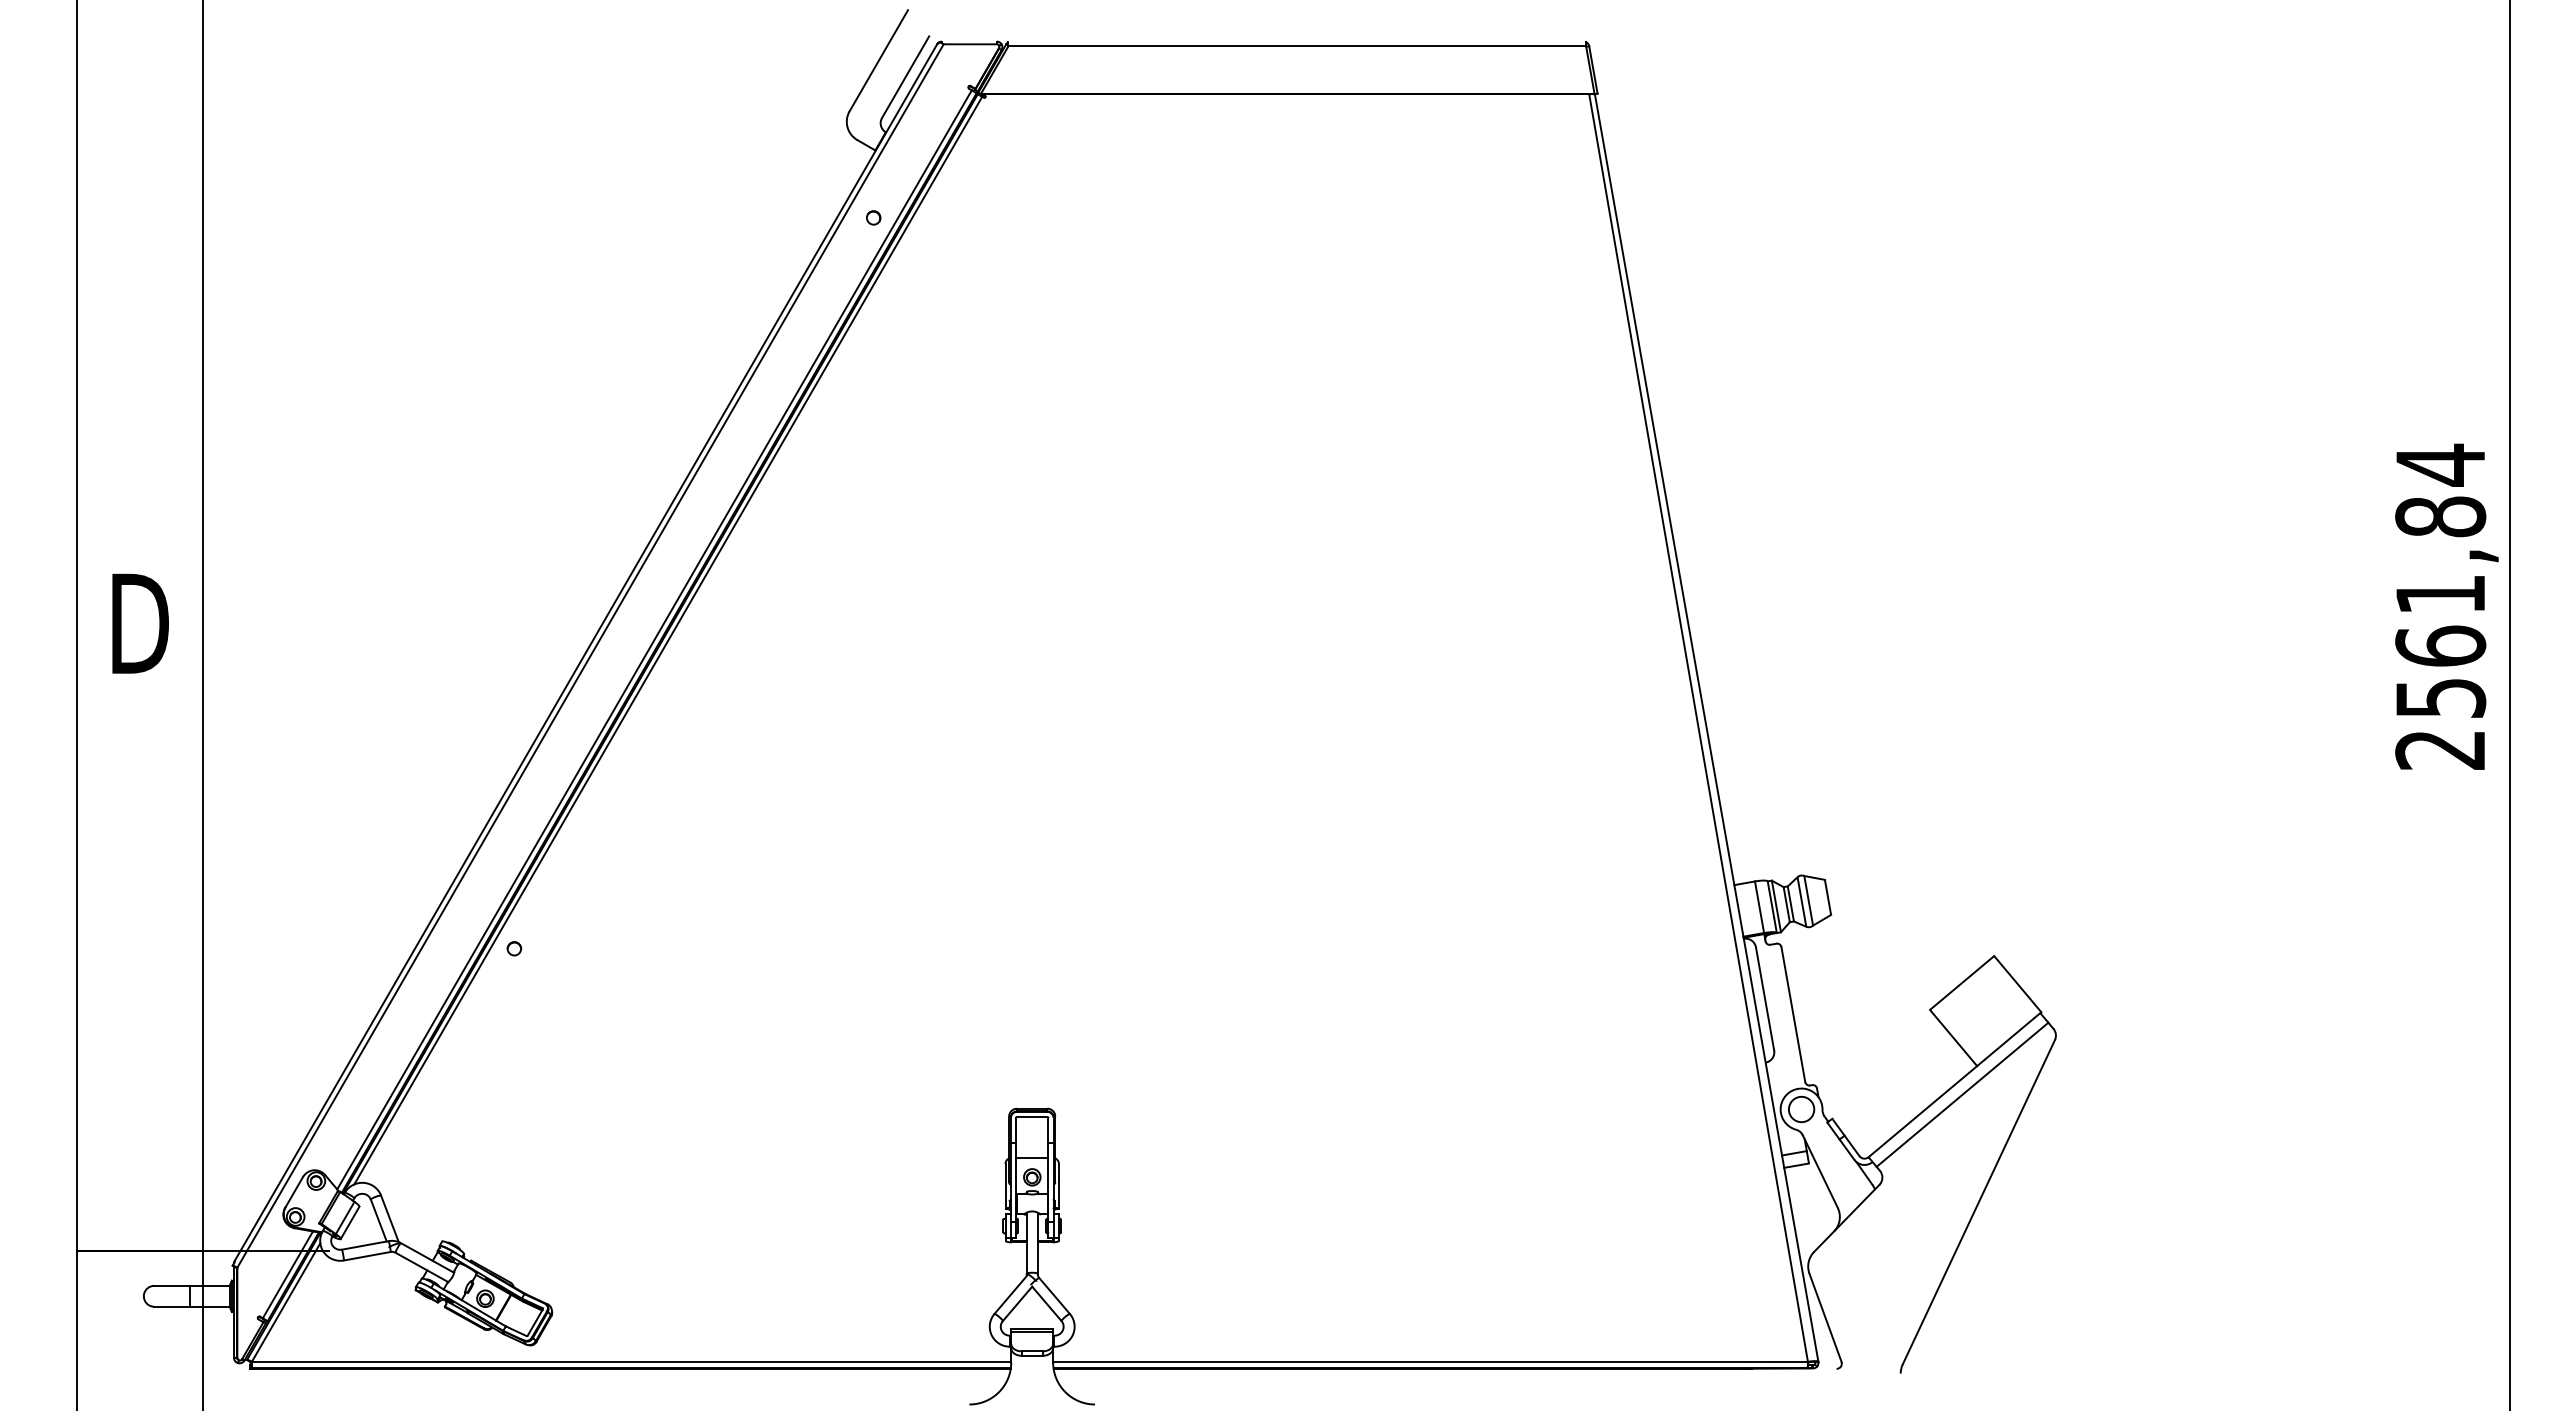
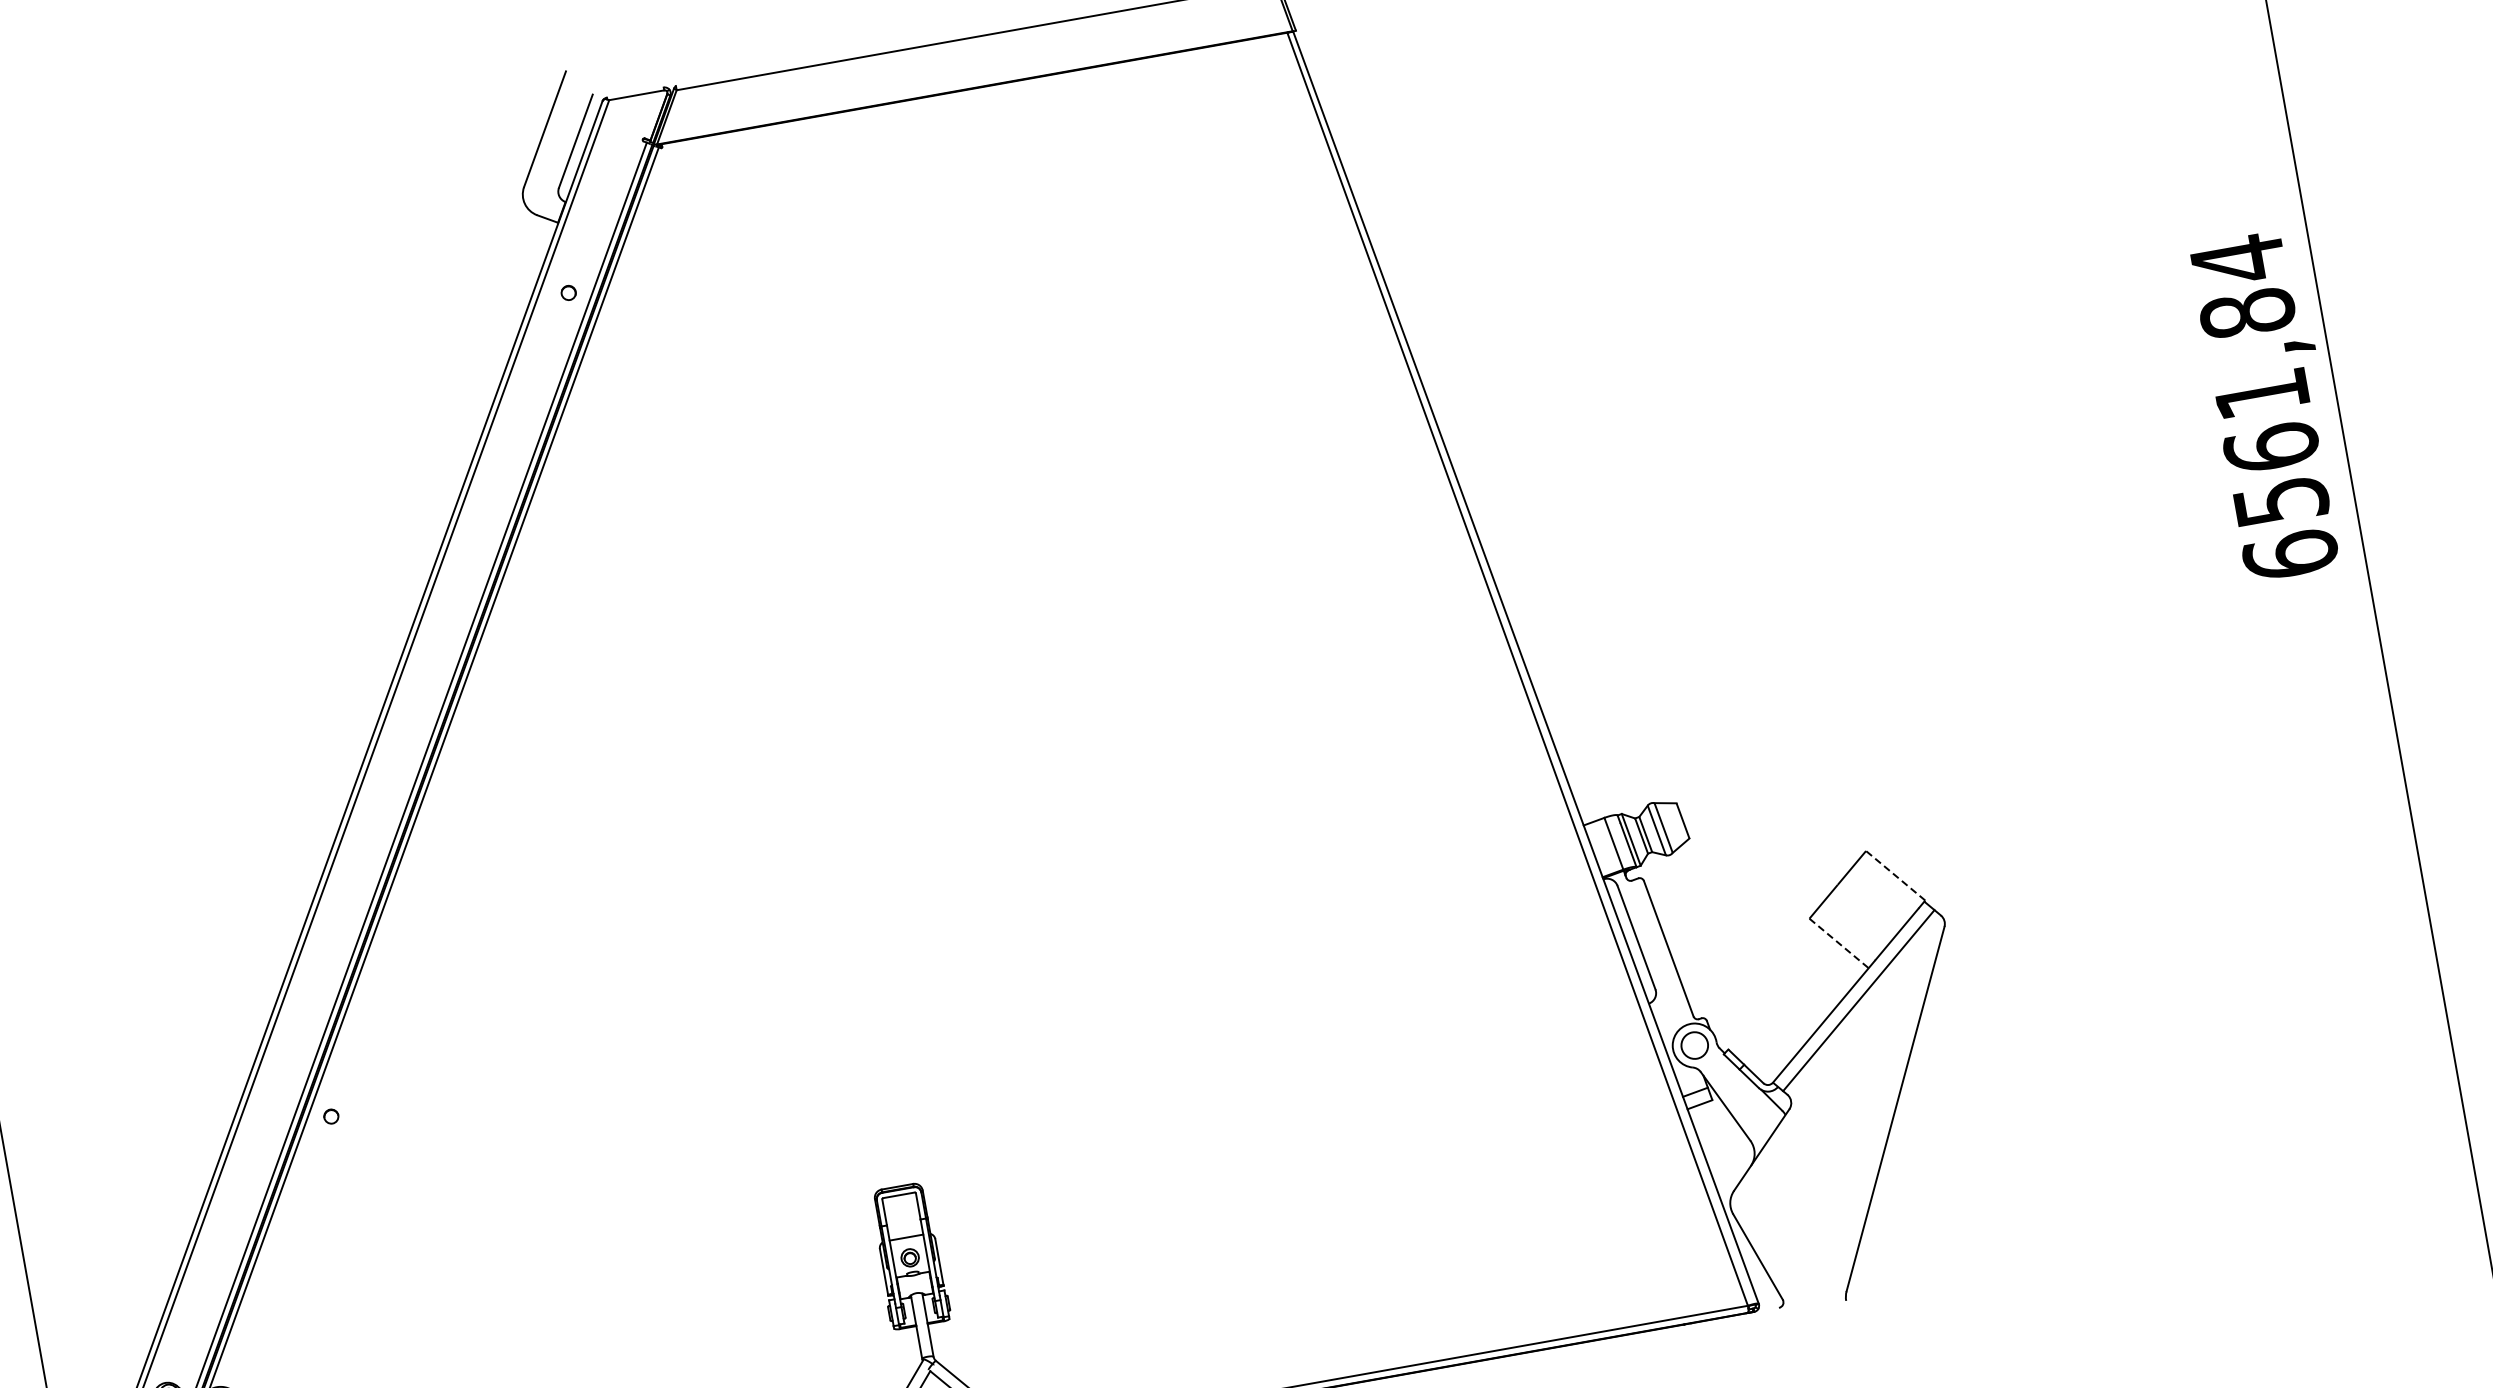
text: (2440, 749) -> (2290, 554), 2561,84 -> 6561,84
line: (2017, 984) -> (1895, 876), solid -> dashed
line: (1953, 1038) -> (1839, 943), solid -> dashed

